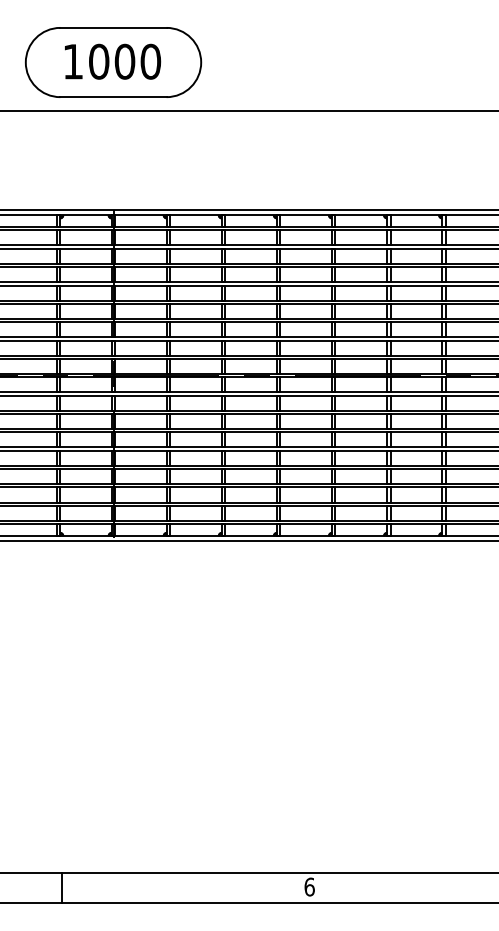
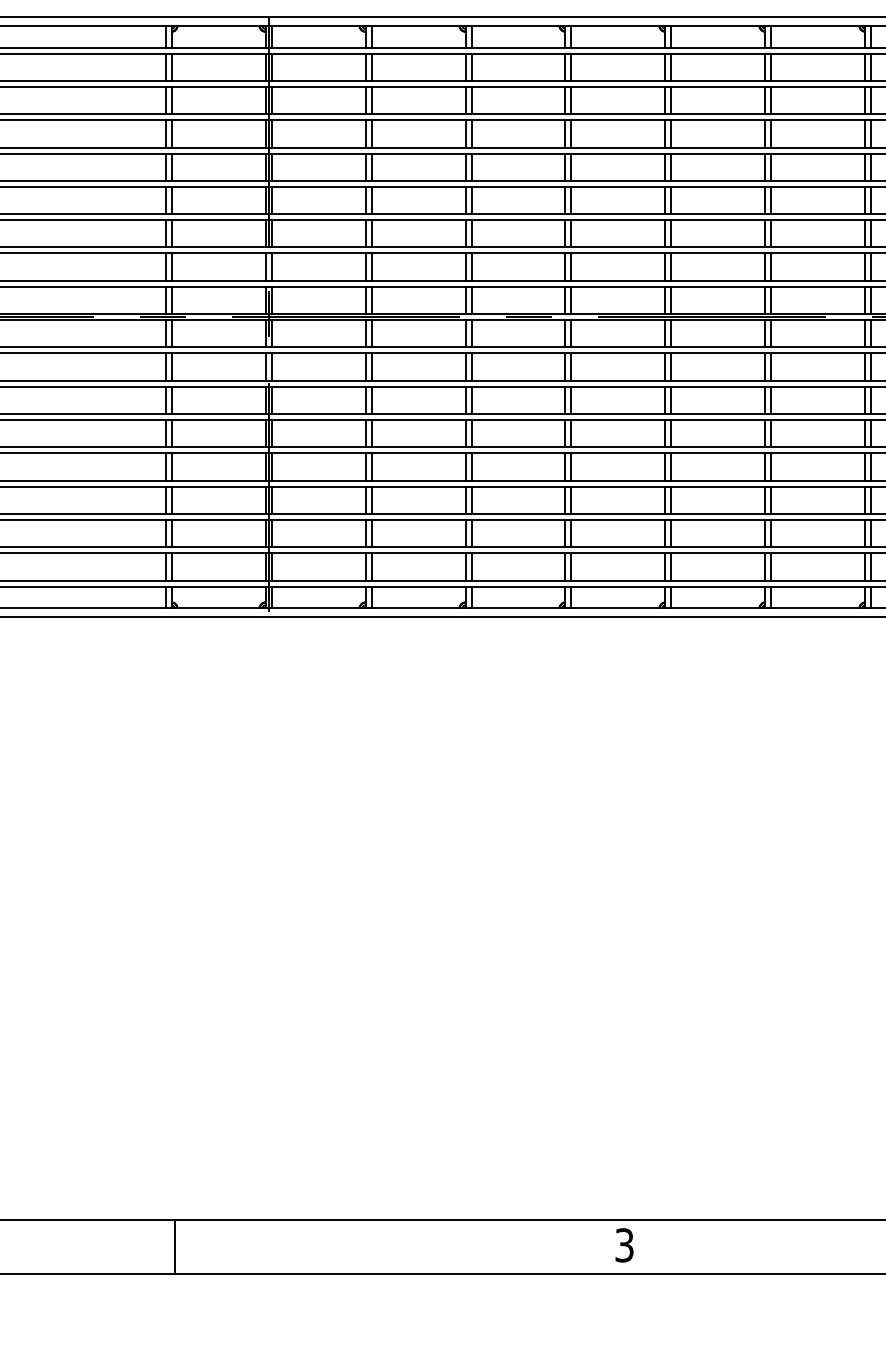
text: (309, 886) -> (624, 1244), 6 -> 3

